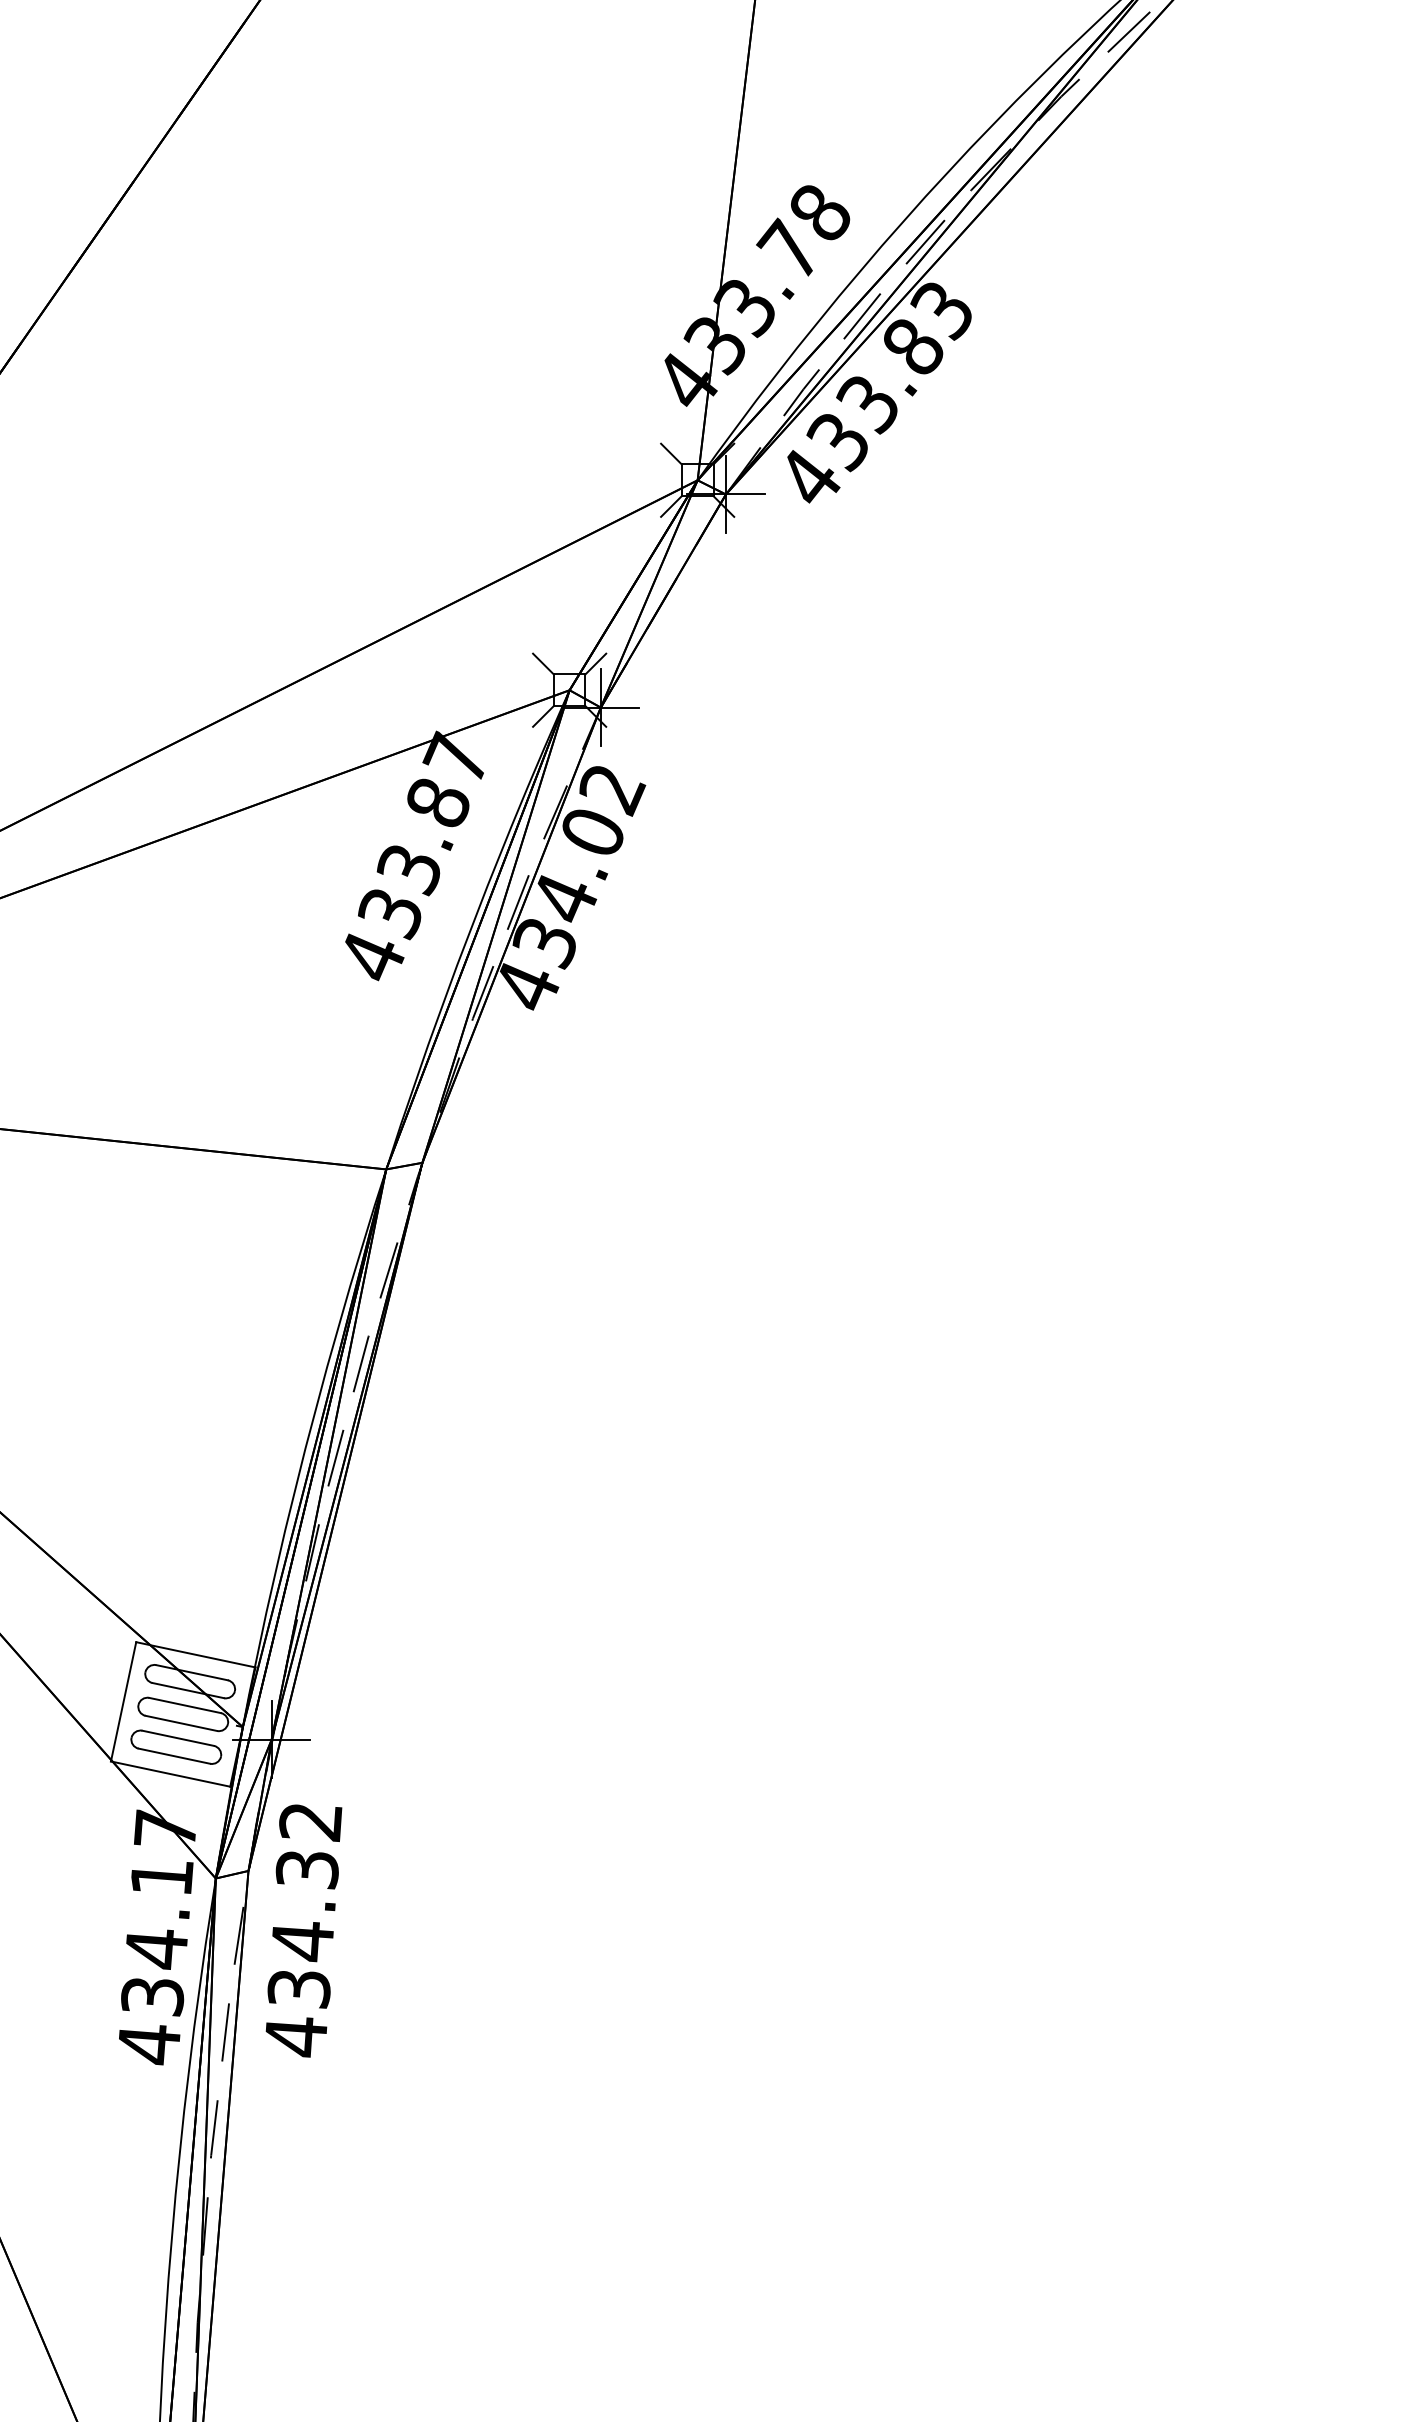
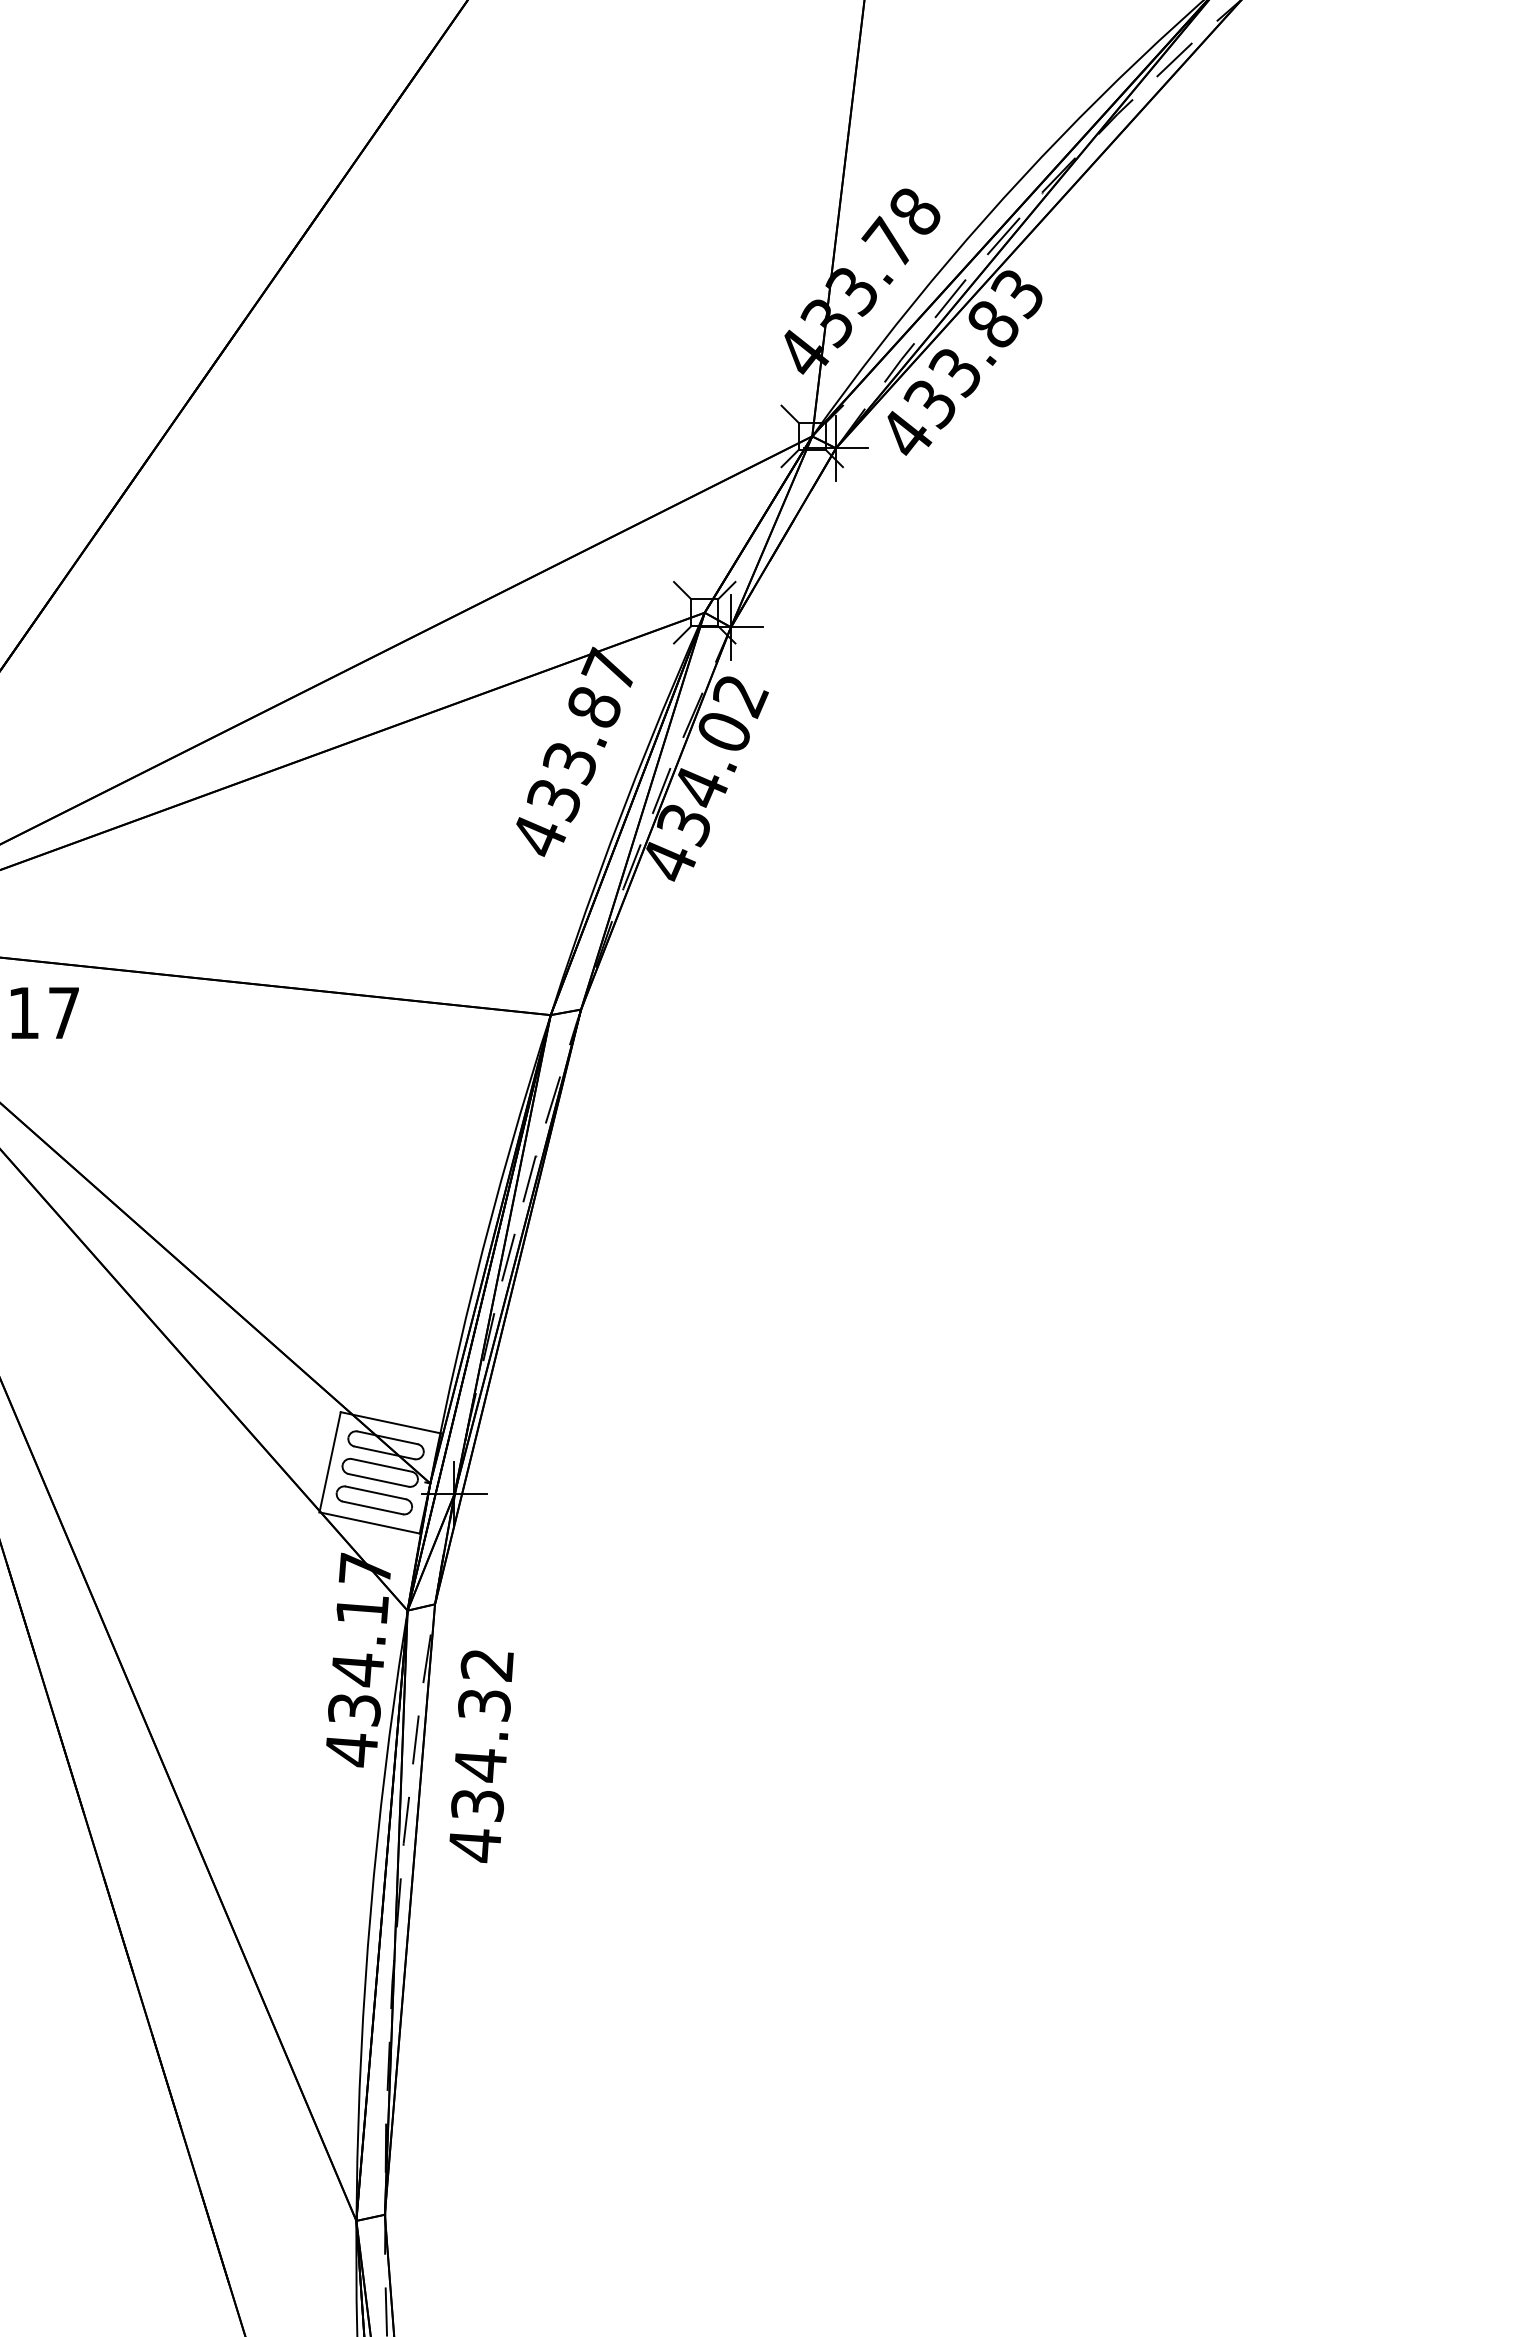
text: (303, 1930) -> (481, 1756), moved

